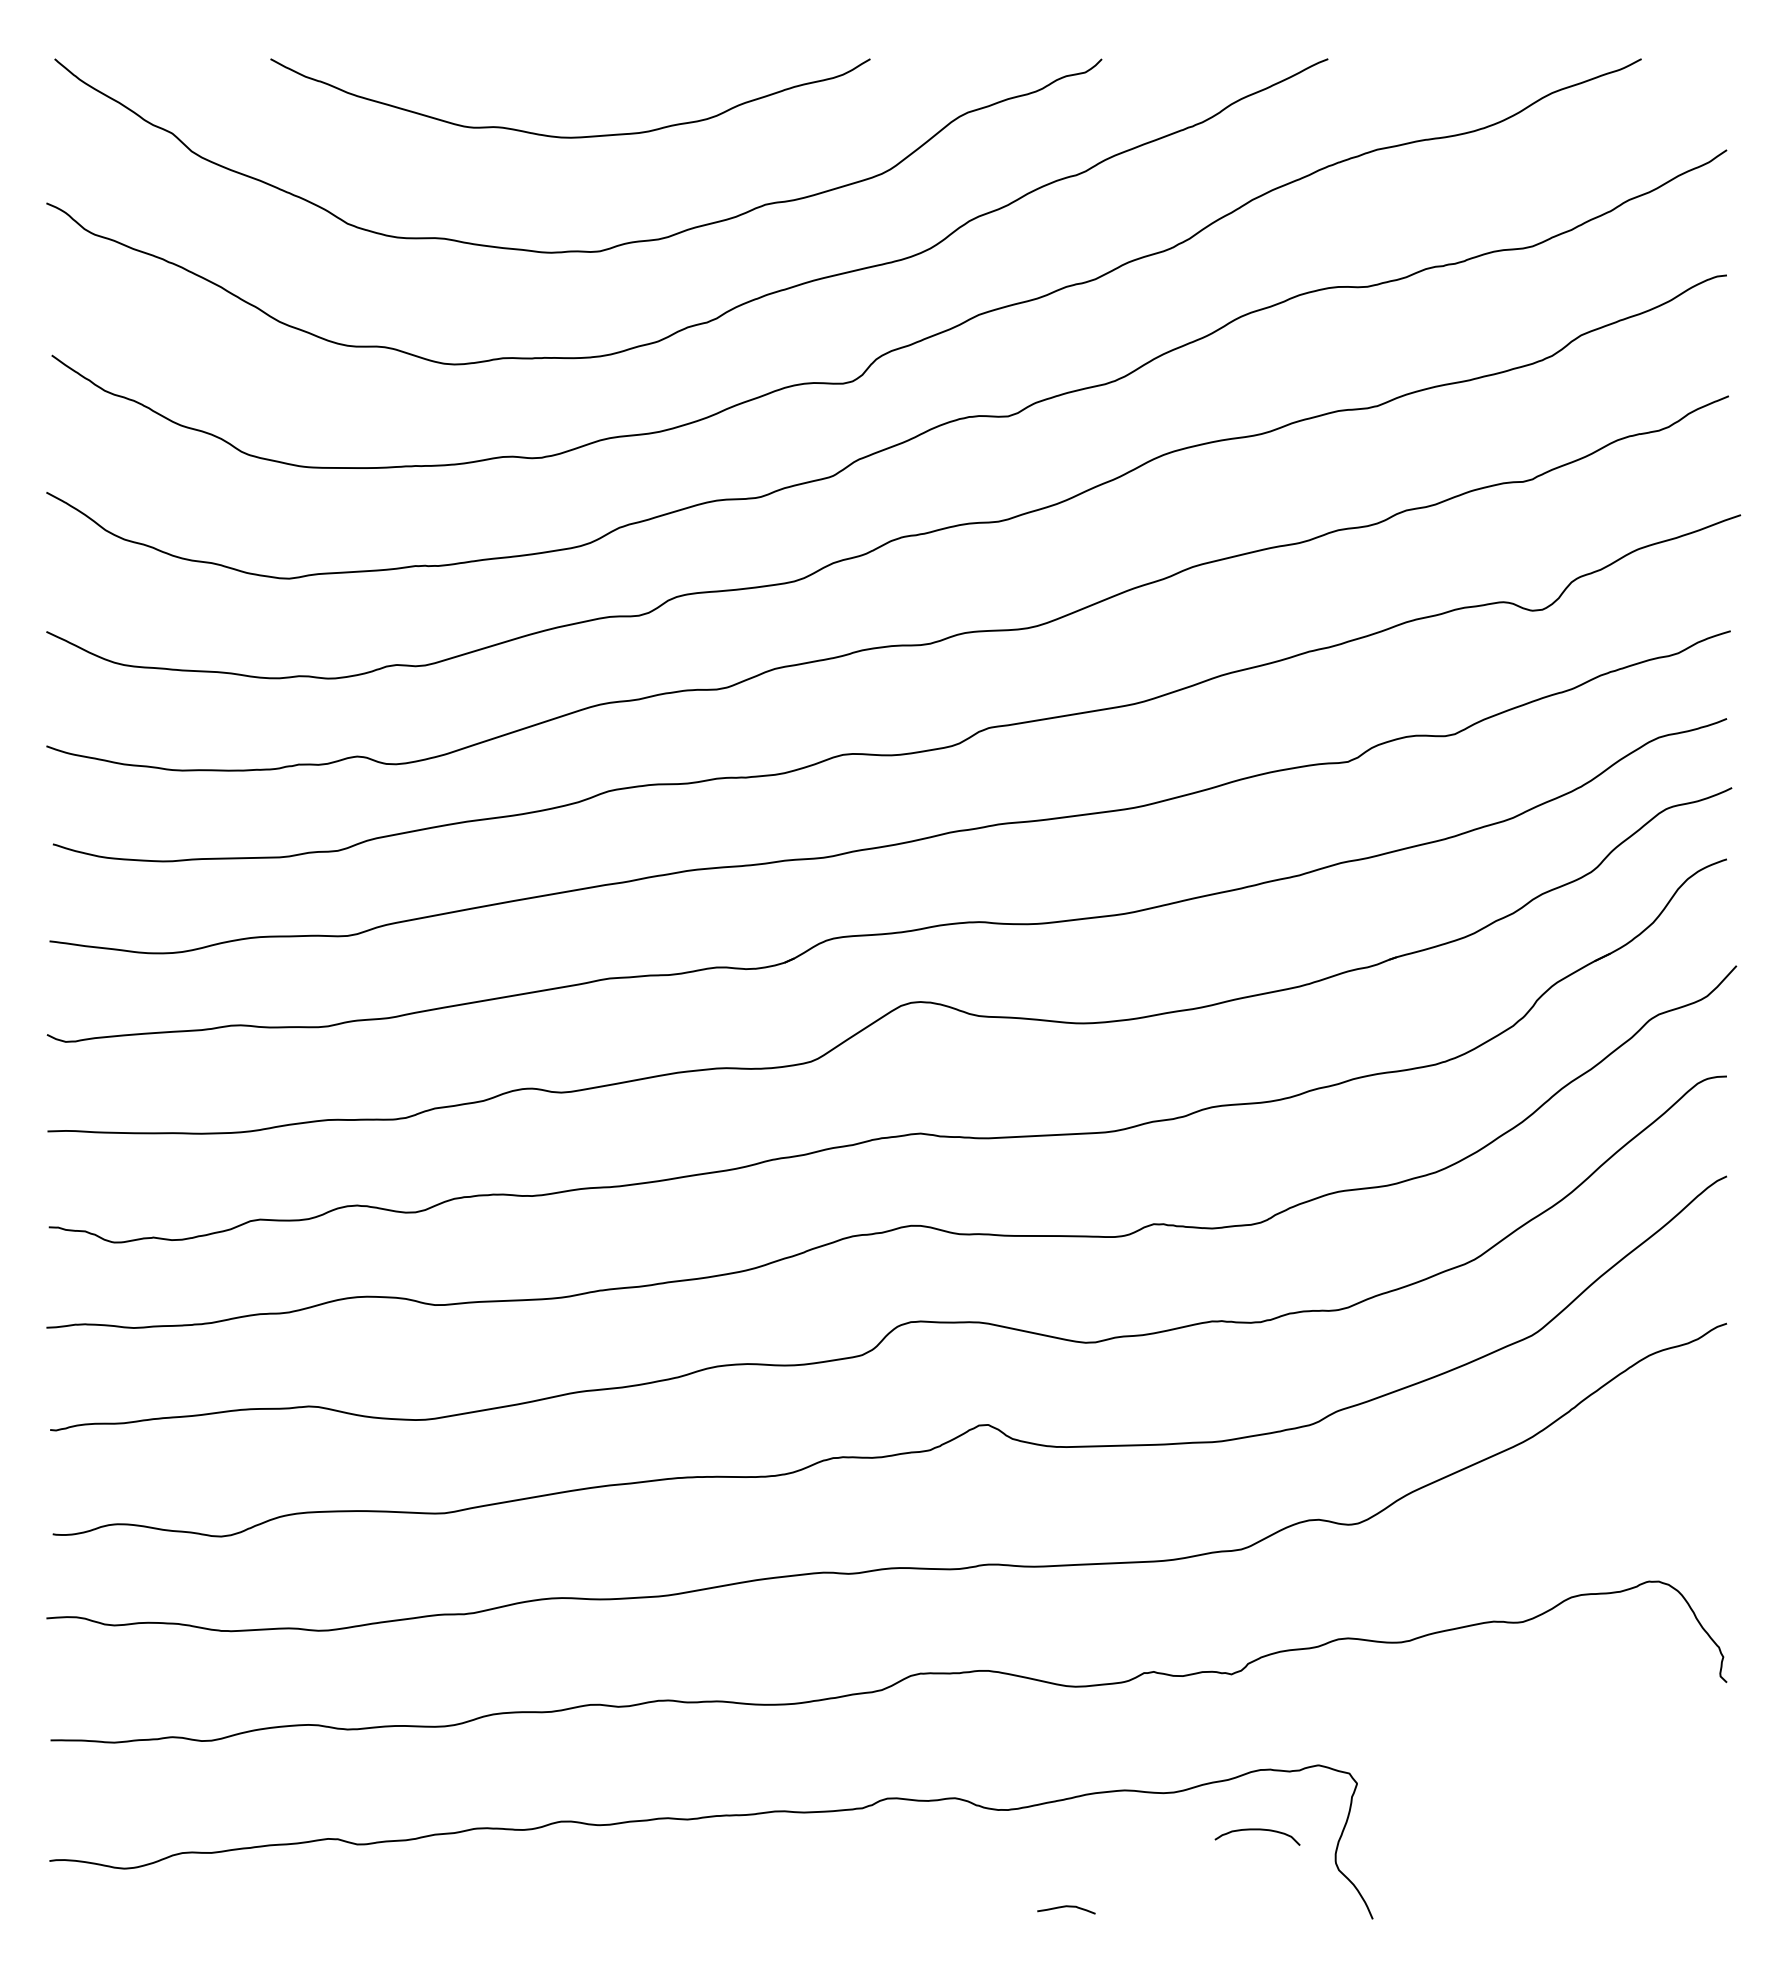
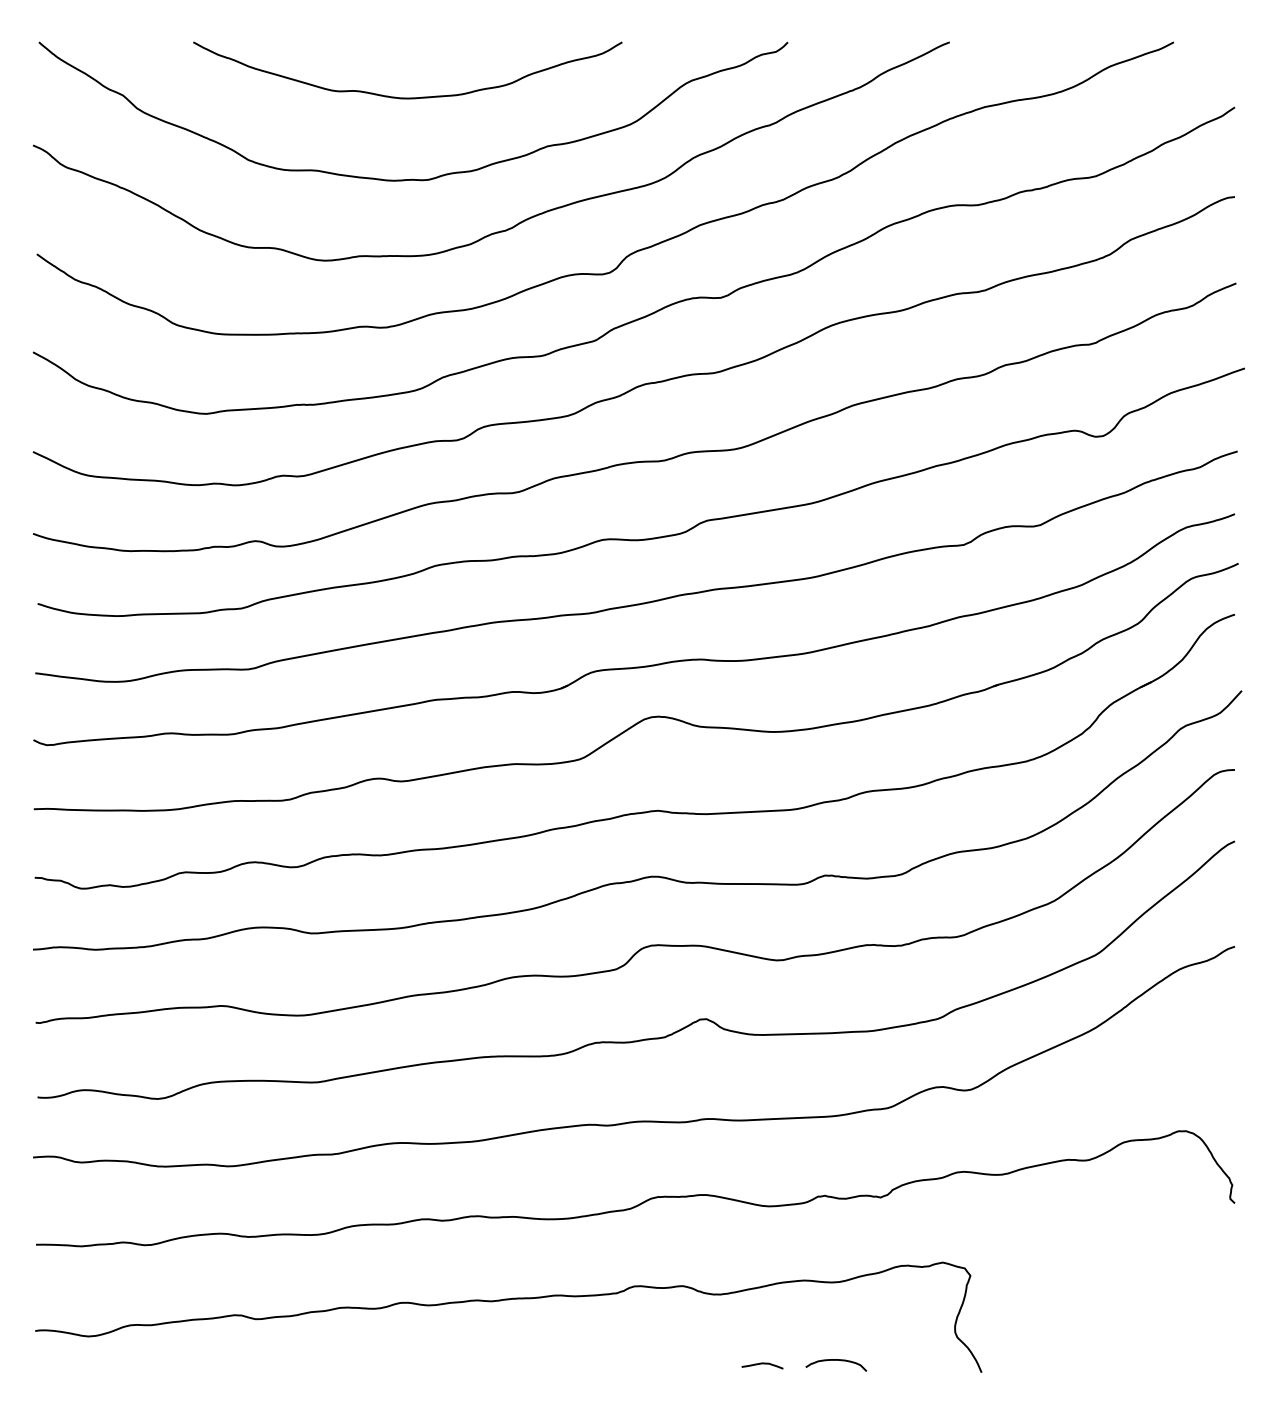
curve: (1257, 1830) -> (836, 1360), moved

